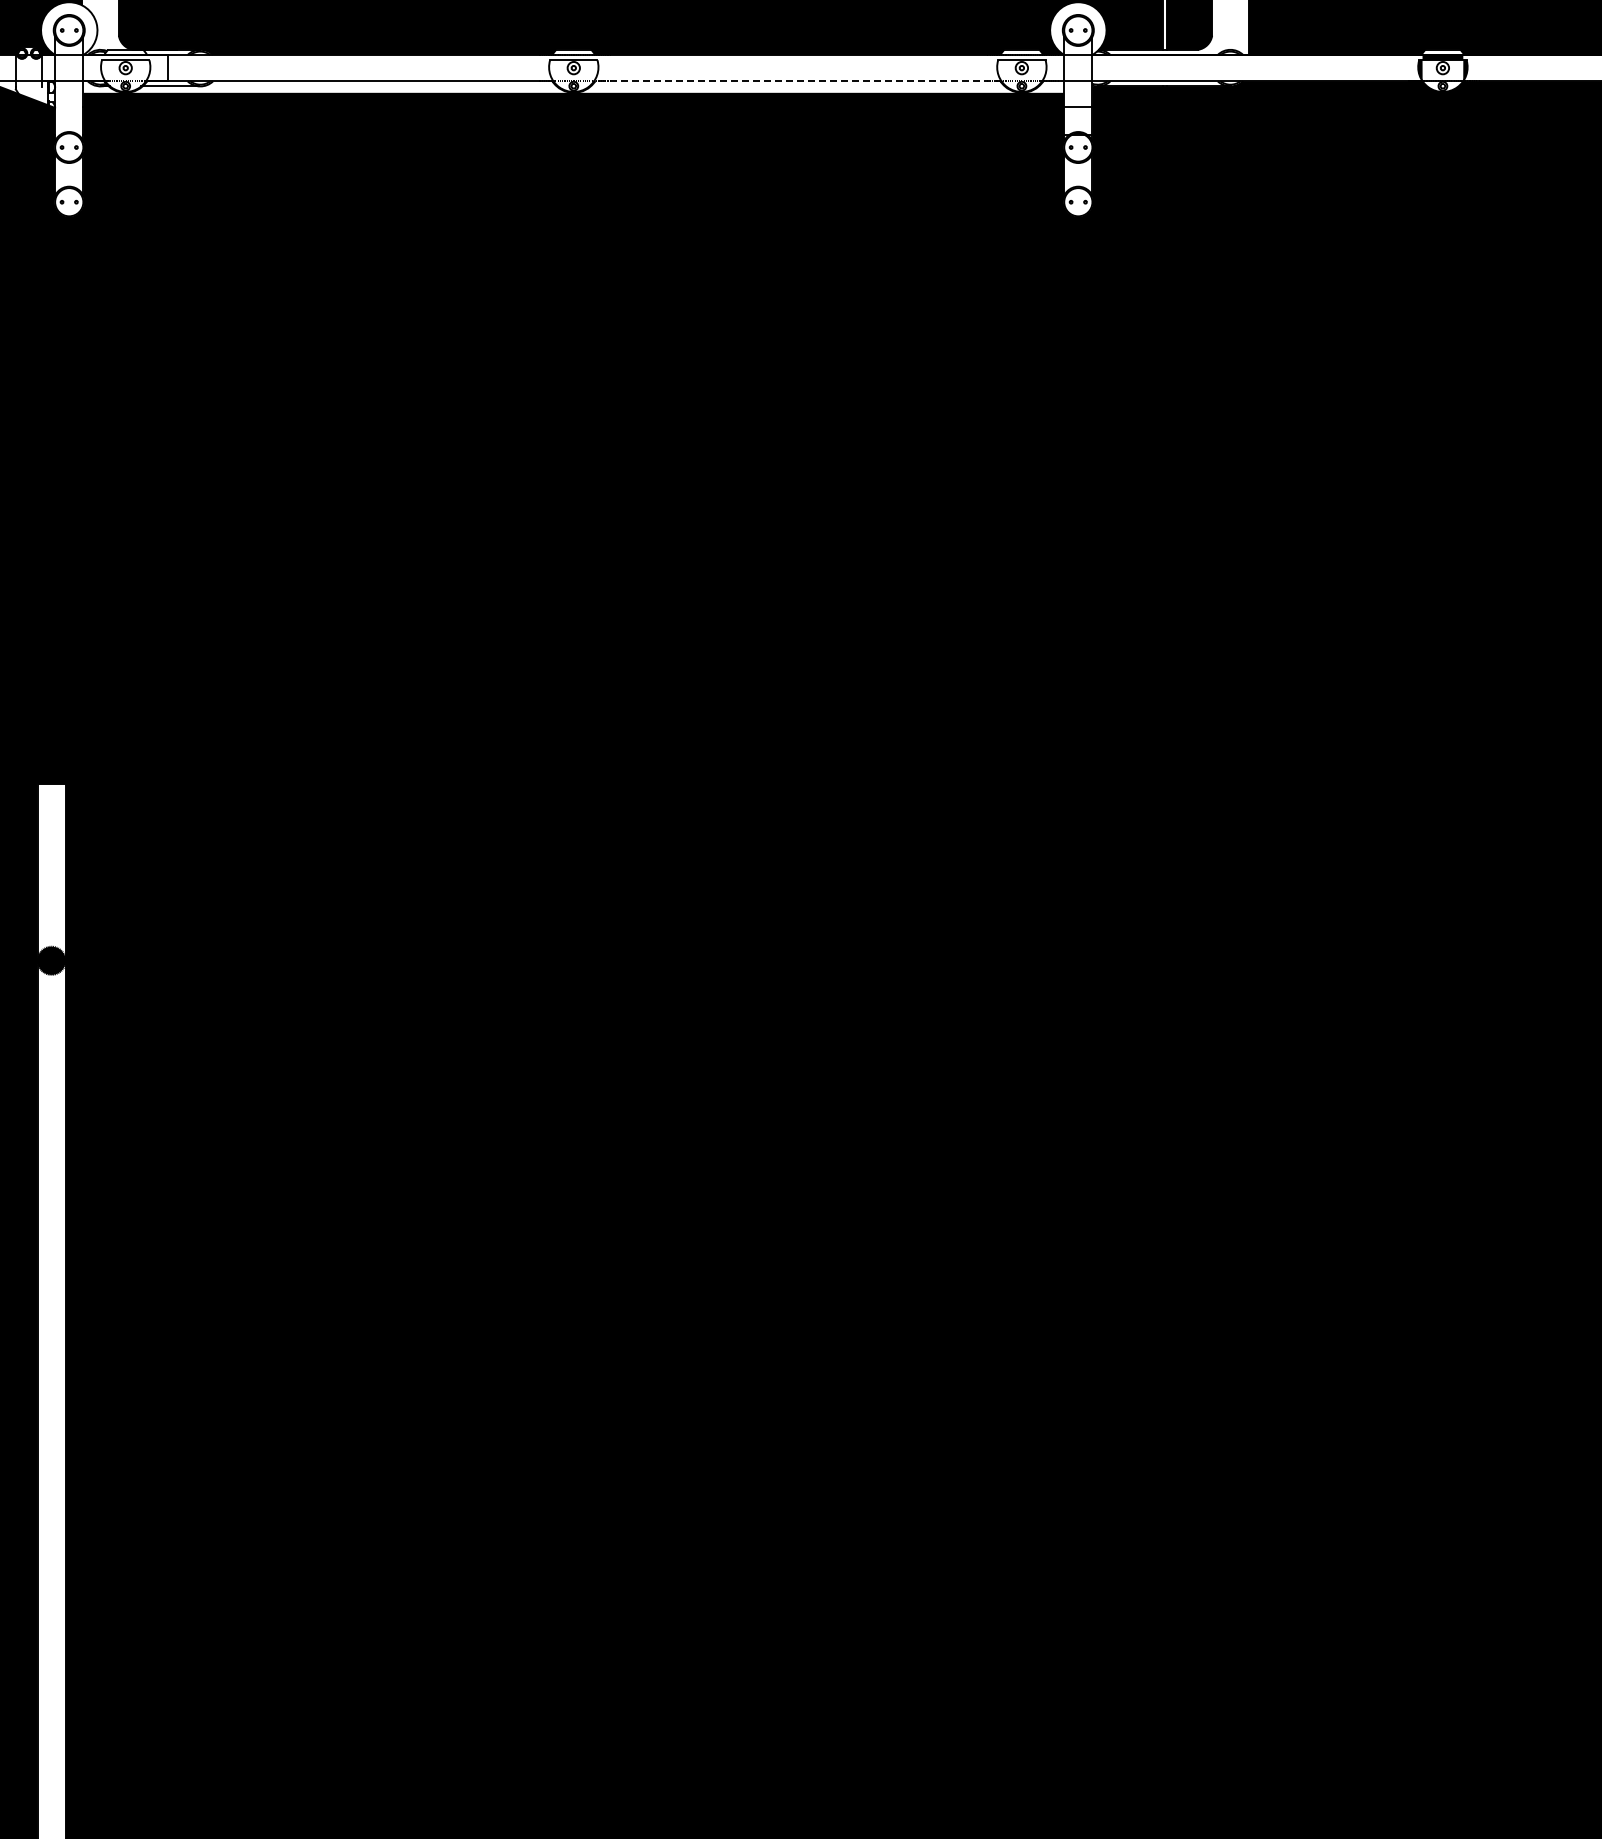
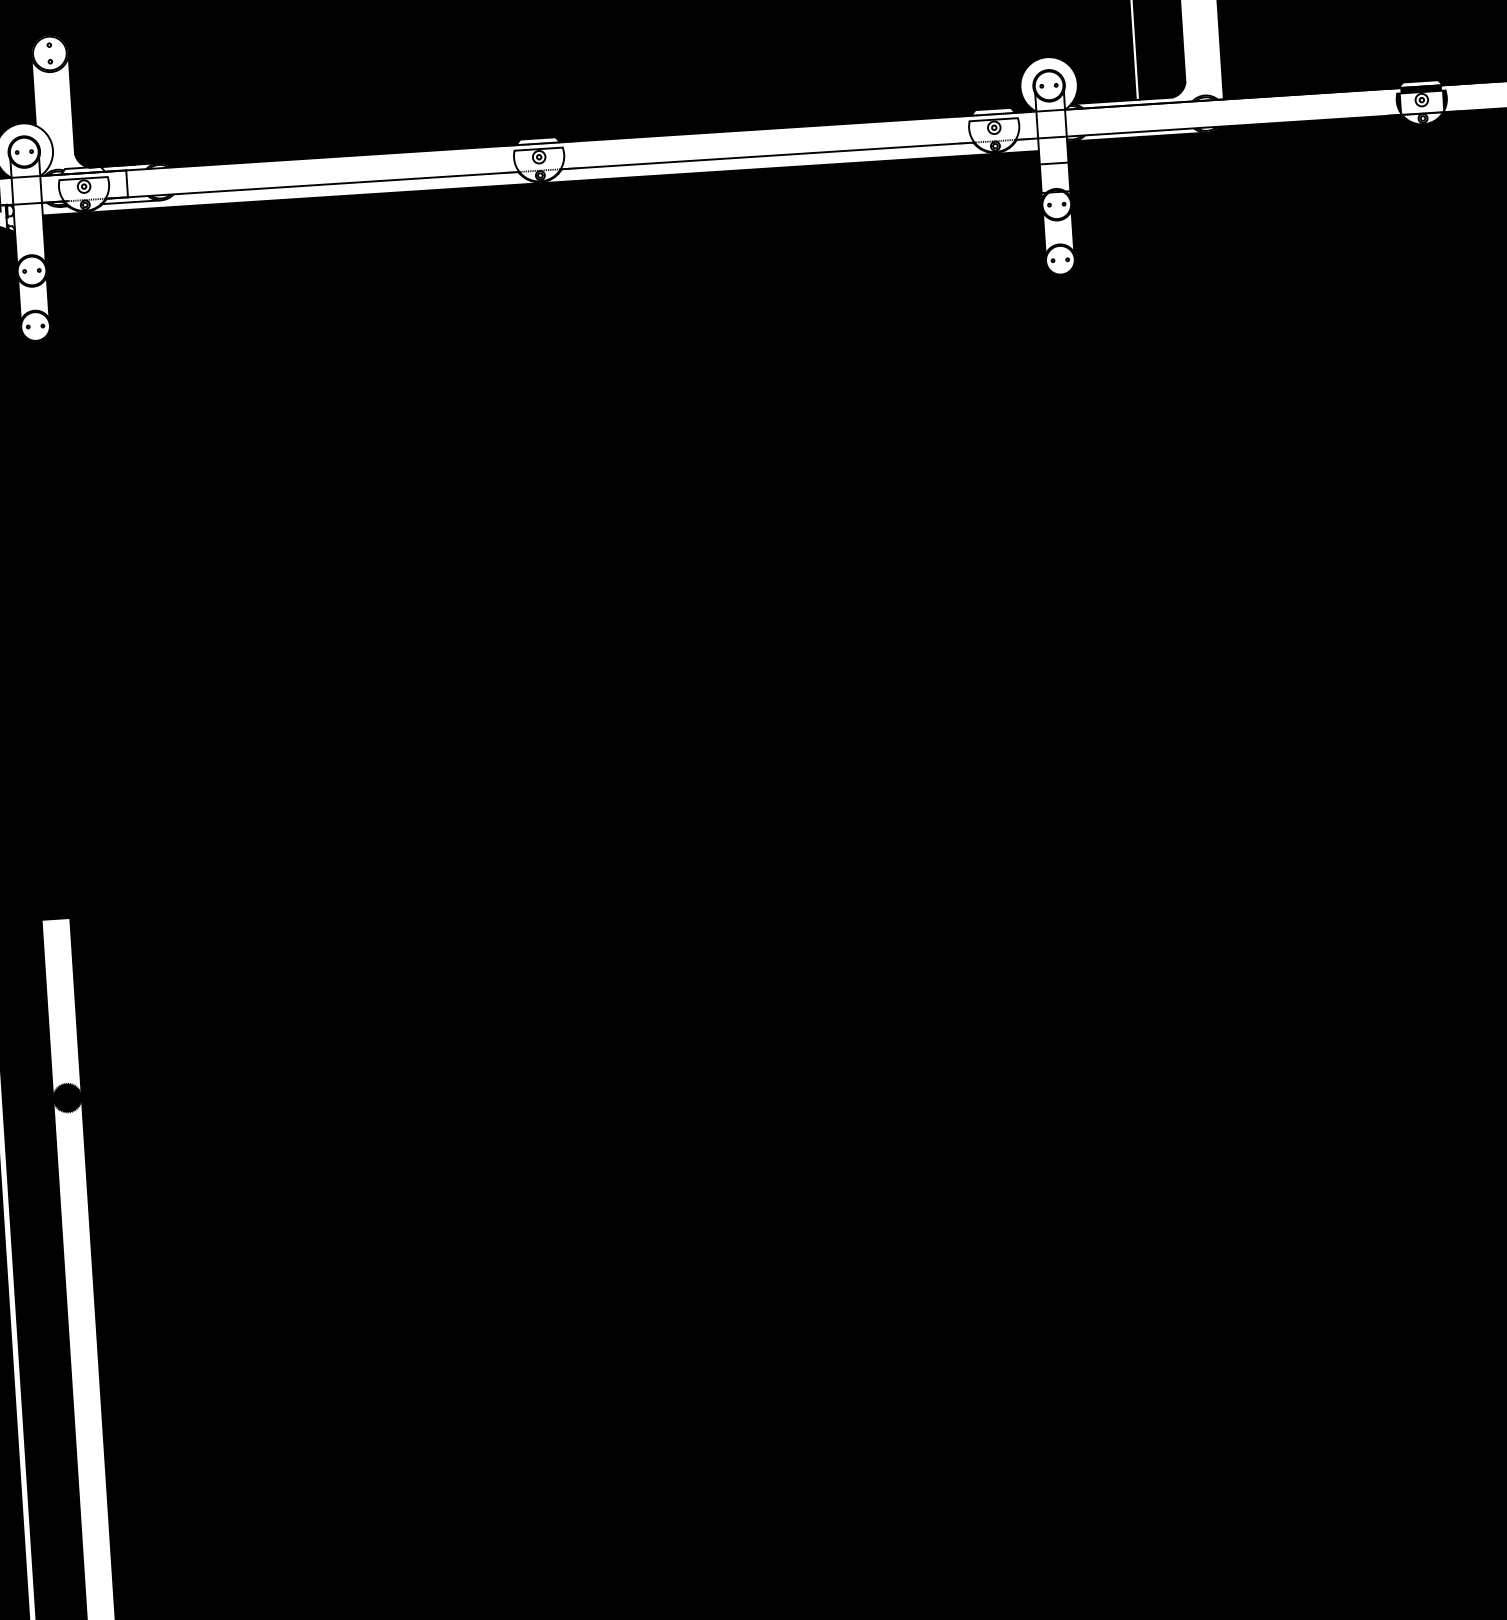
line: (797, 81) -> (767, 156), dashed -> solid

